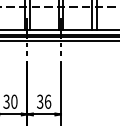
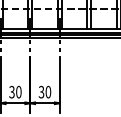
text: (48, 101) -> (48, 91), 36 -> 30

